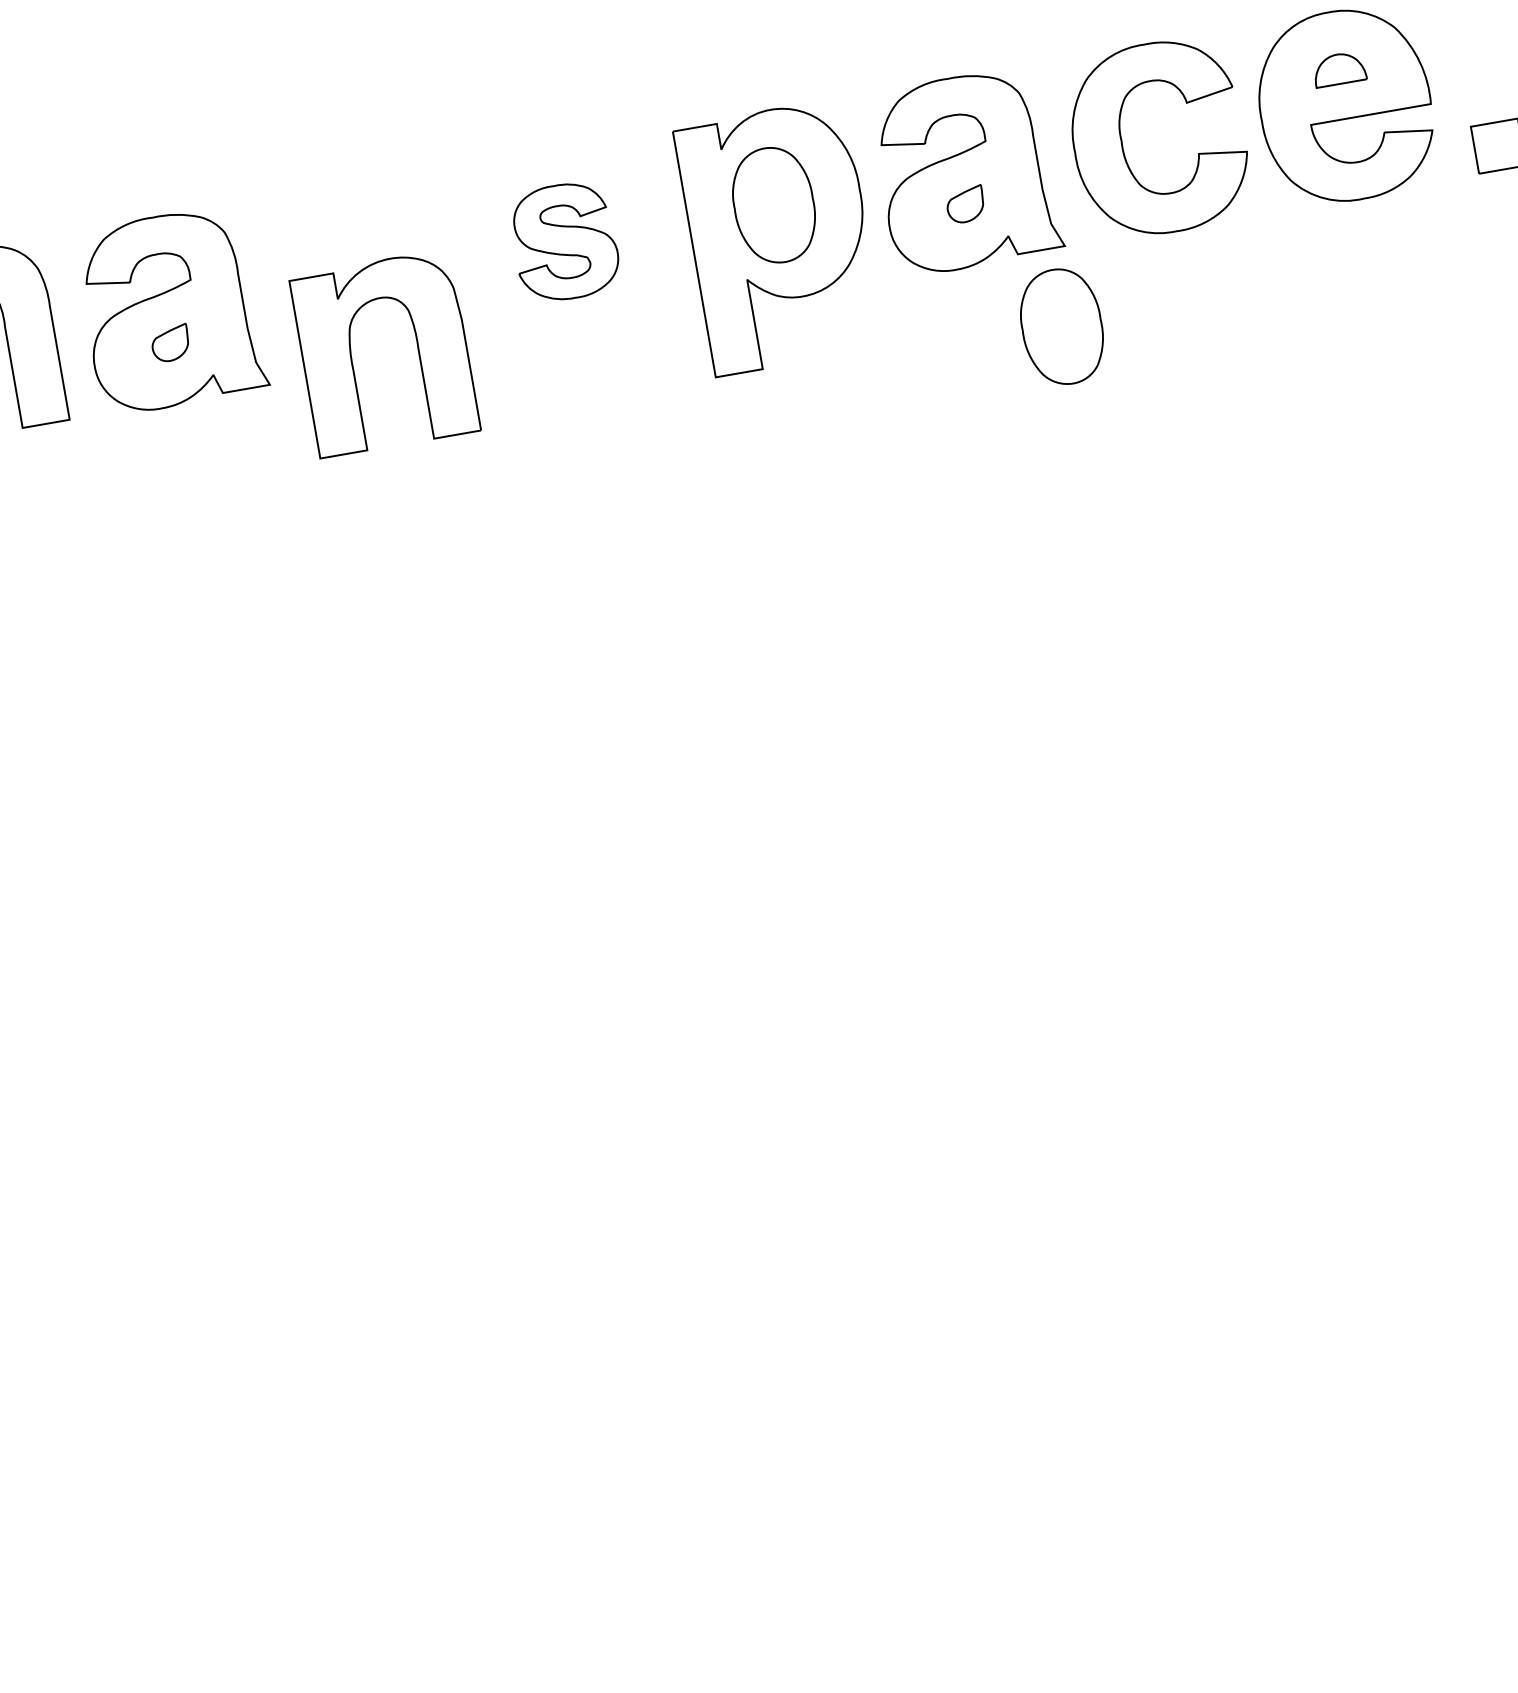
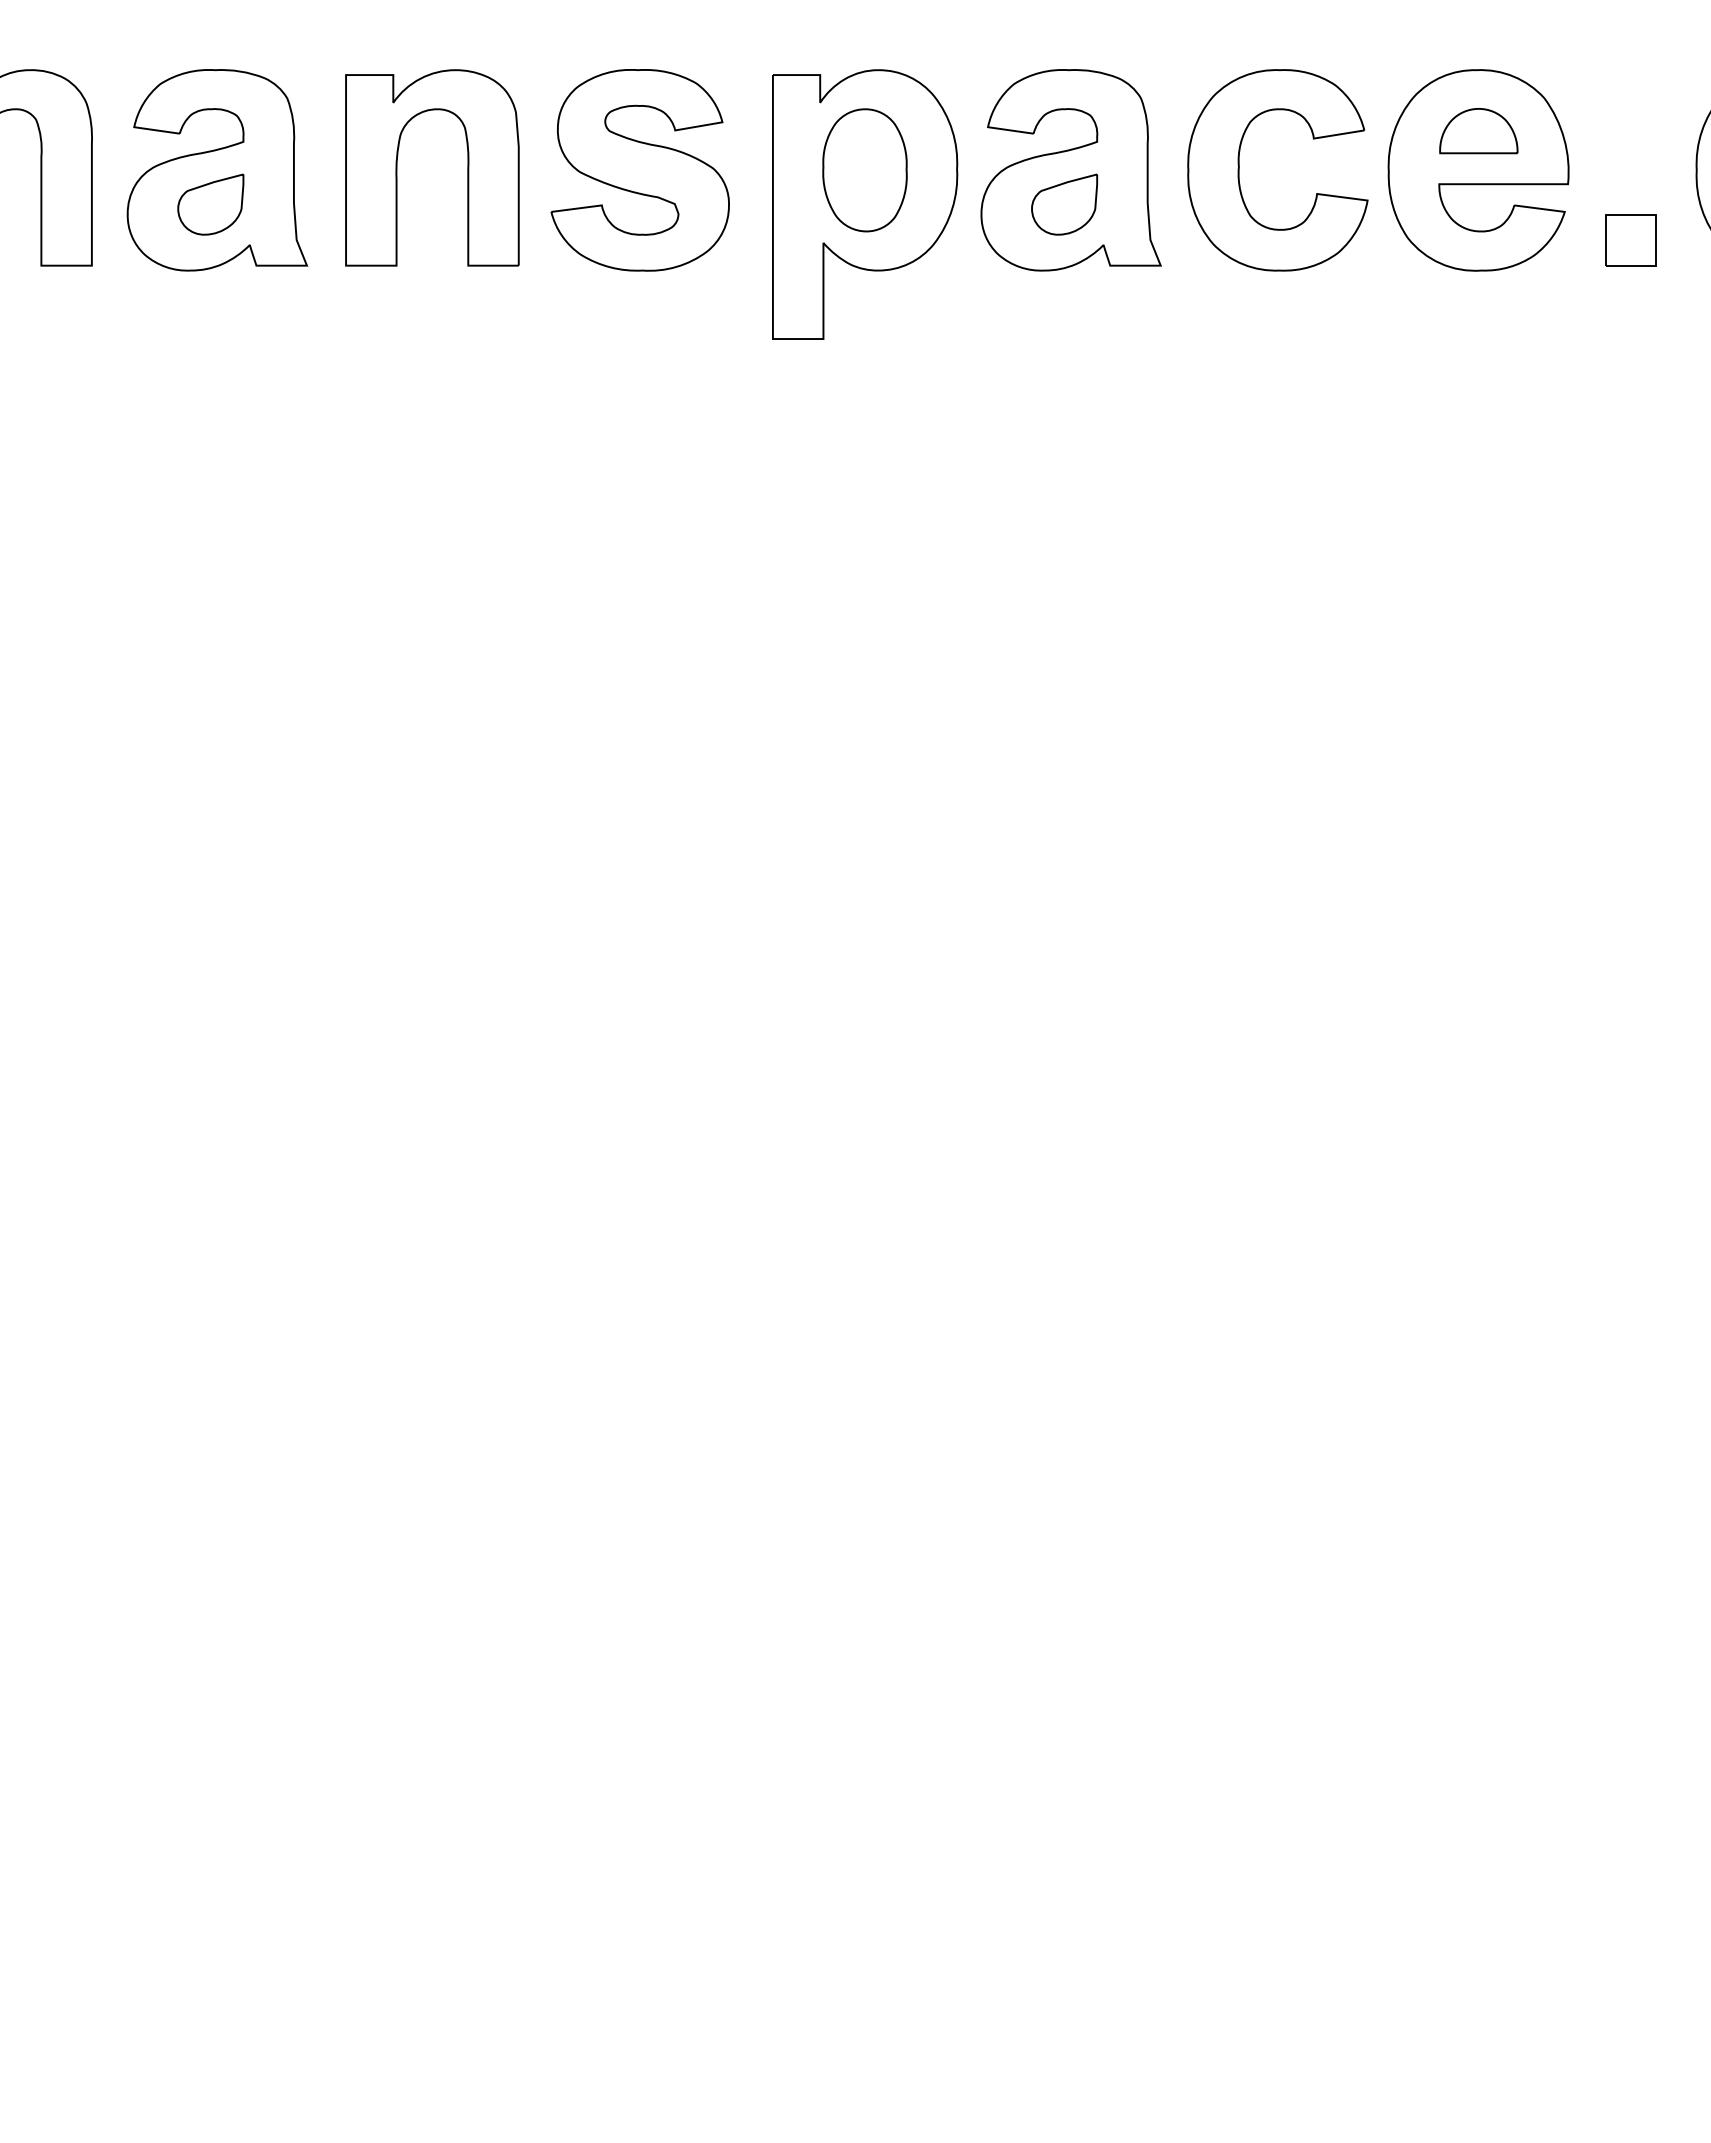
part: (1339, 69) -> (1478, 131), size x1.43
part: (965, 204) -> (1064, 204), size x1.67
part: (564, 242) -> (639, 170), size x1.67
part: (1061, 327) -> (1142, 349), removed
part: (170, 343) -> (210, 204), size x1.67
part: (352, 358) -> (397, 167), moved

